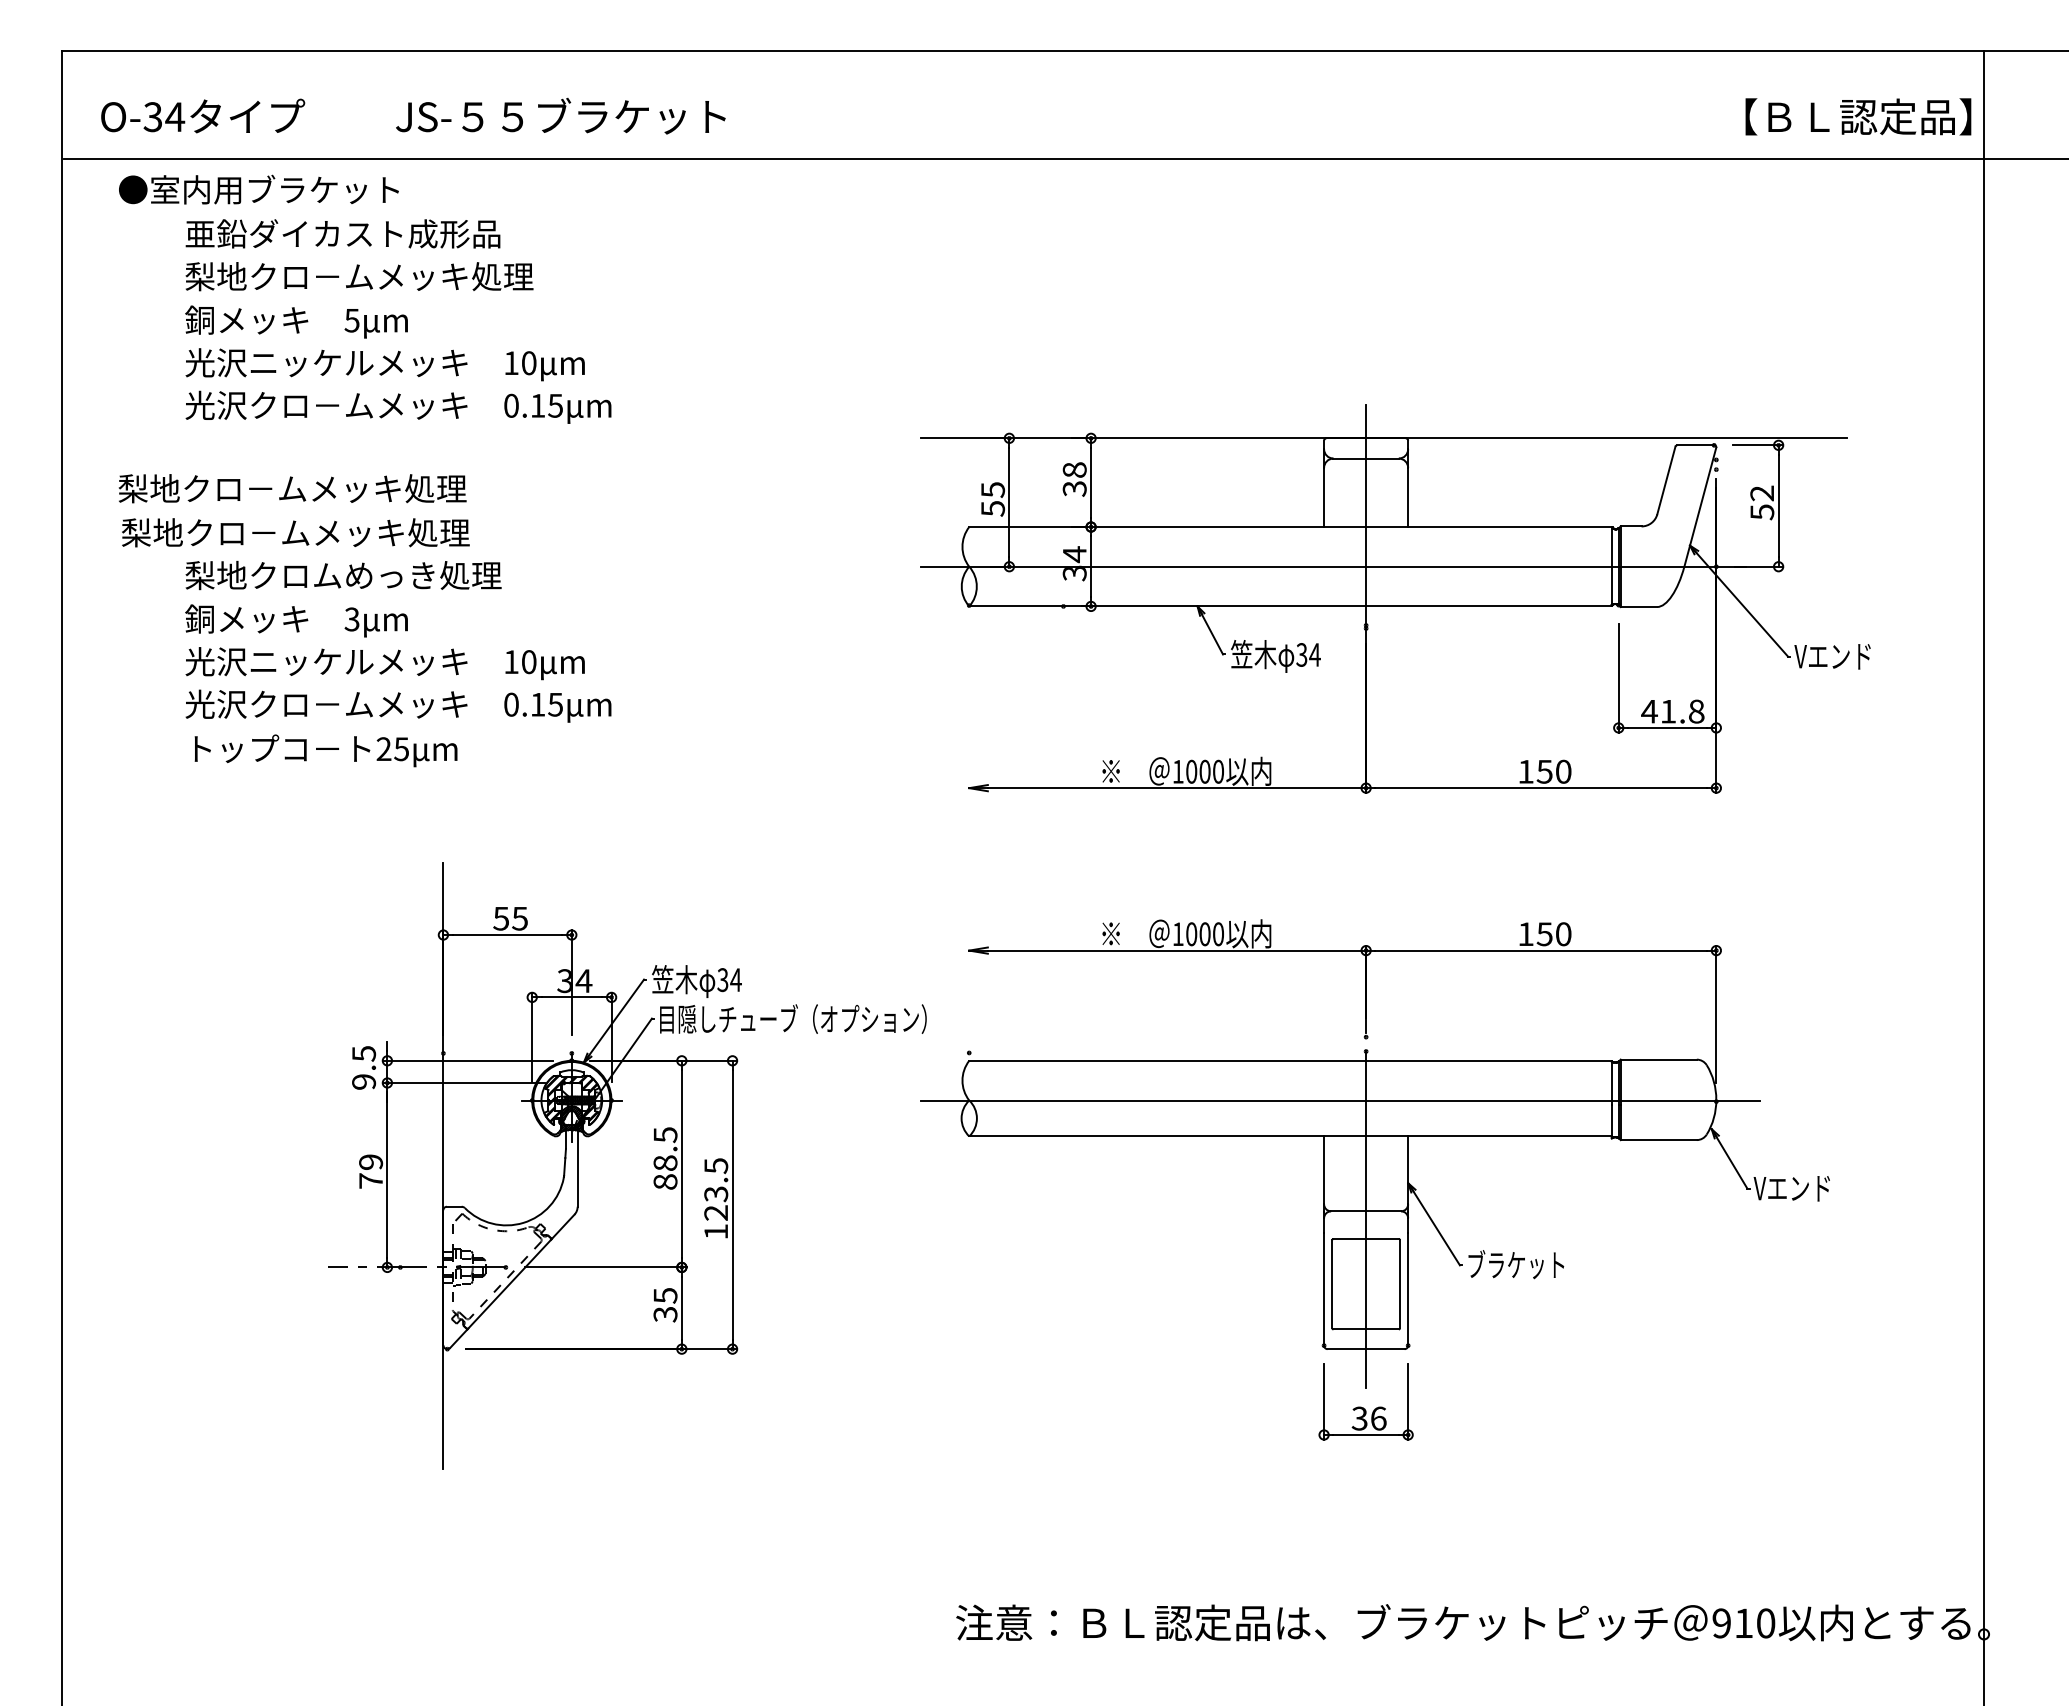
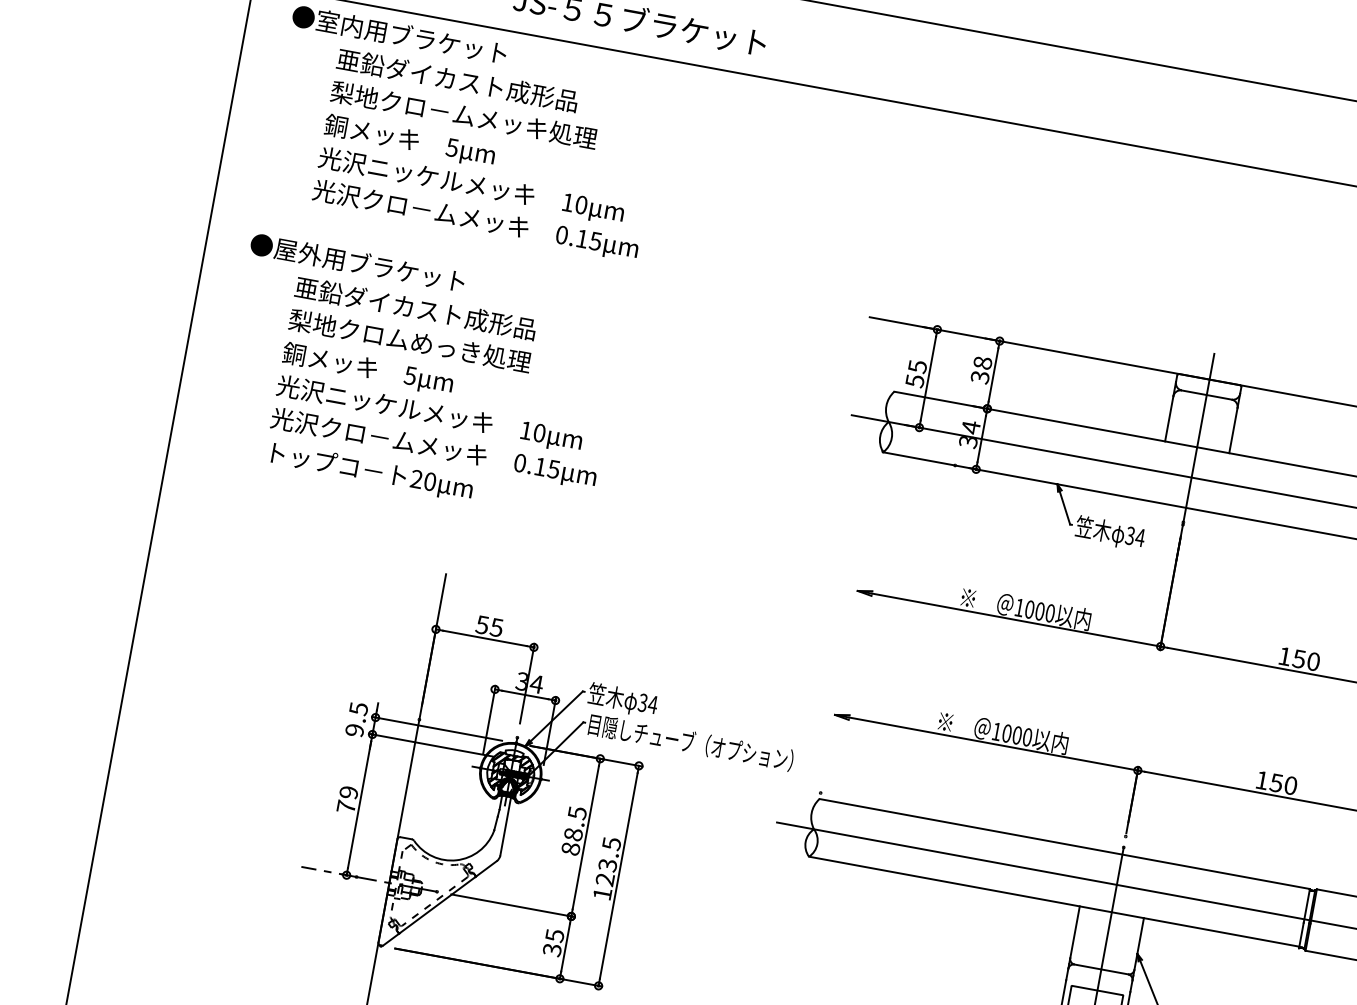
text: (292, 488) -> (383, 267), 梨地クロ－ムメッキ処理 -> ●屋外用ブラケット
text: (311, 532) -> (391, 303), 梨地クロ－ムメッキ処理 -> 亜鉛ダイカスト成形品
text: (352, 618) -> (410, 375), 3 -> 5
text: (401, 749) -> (429, 481), 25 -> 20

